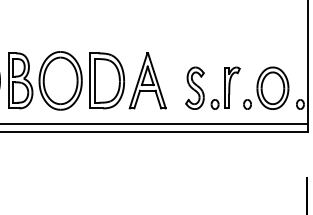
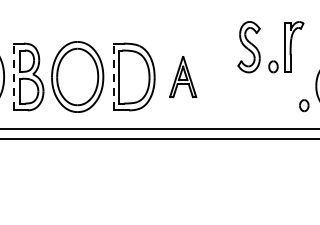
line: (8, 80) -> (14, 76), solid -> dashed
line: (90, 80) -> (113, 76), solid -> dashed
part: (147, 80) -> (182, 76), size x0.6
part: (203, 91) -> (259, 51), moved

